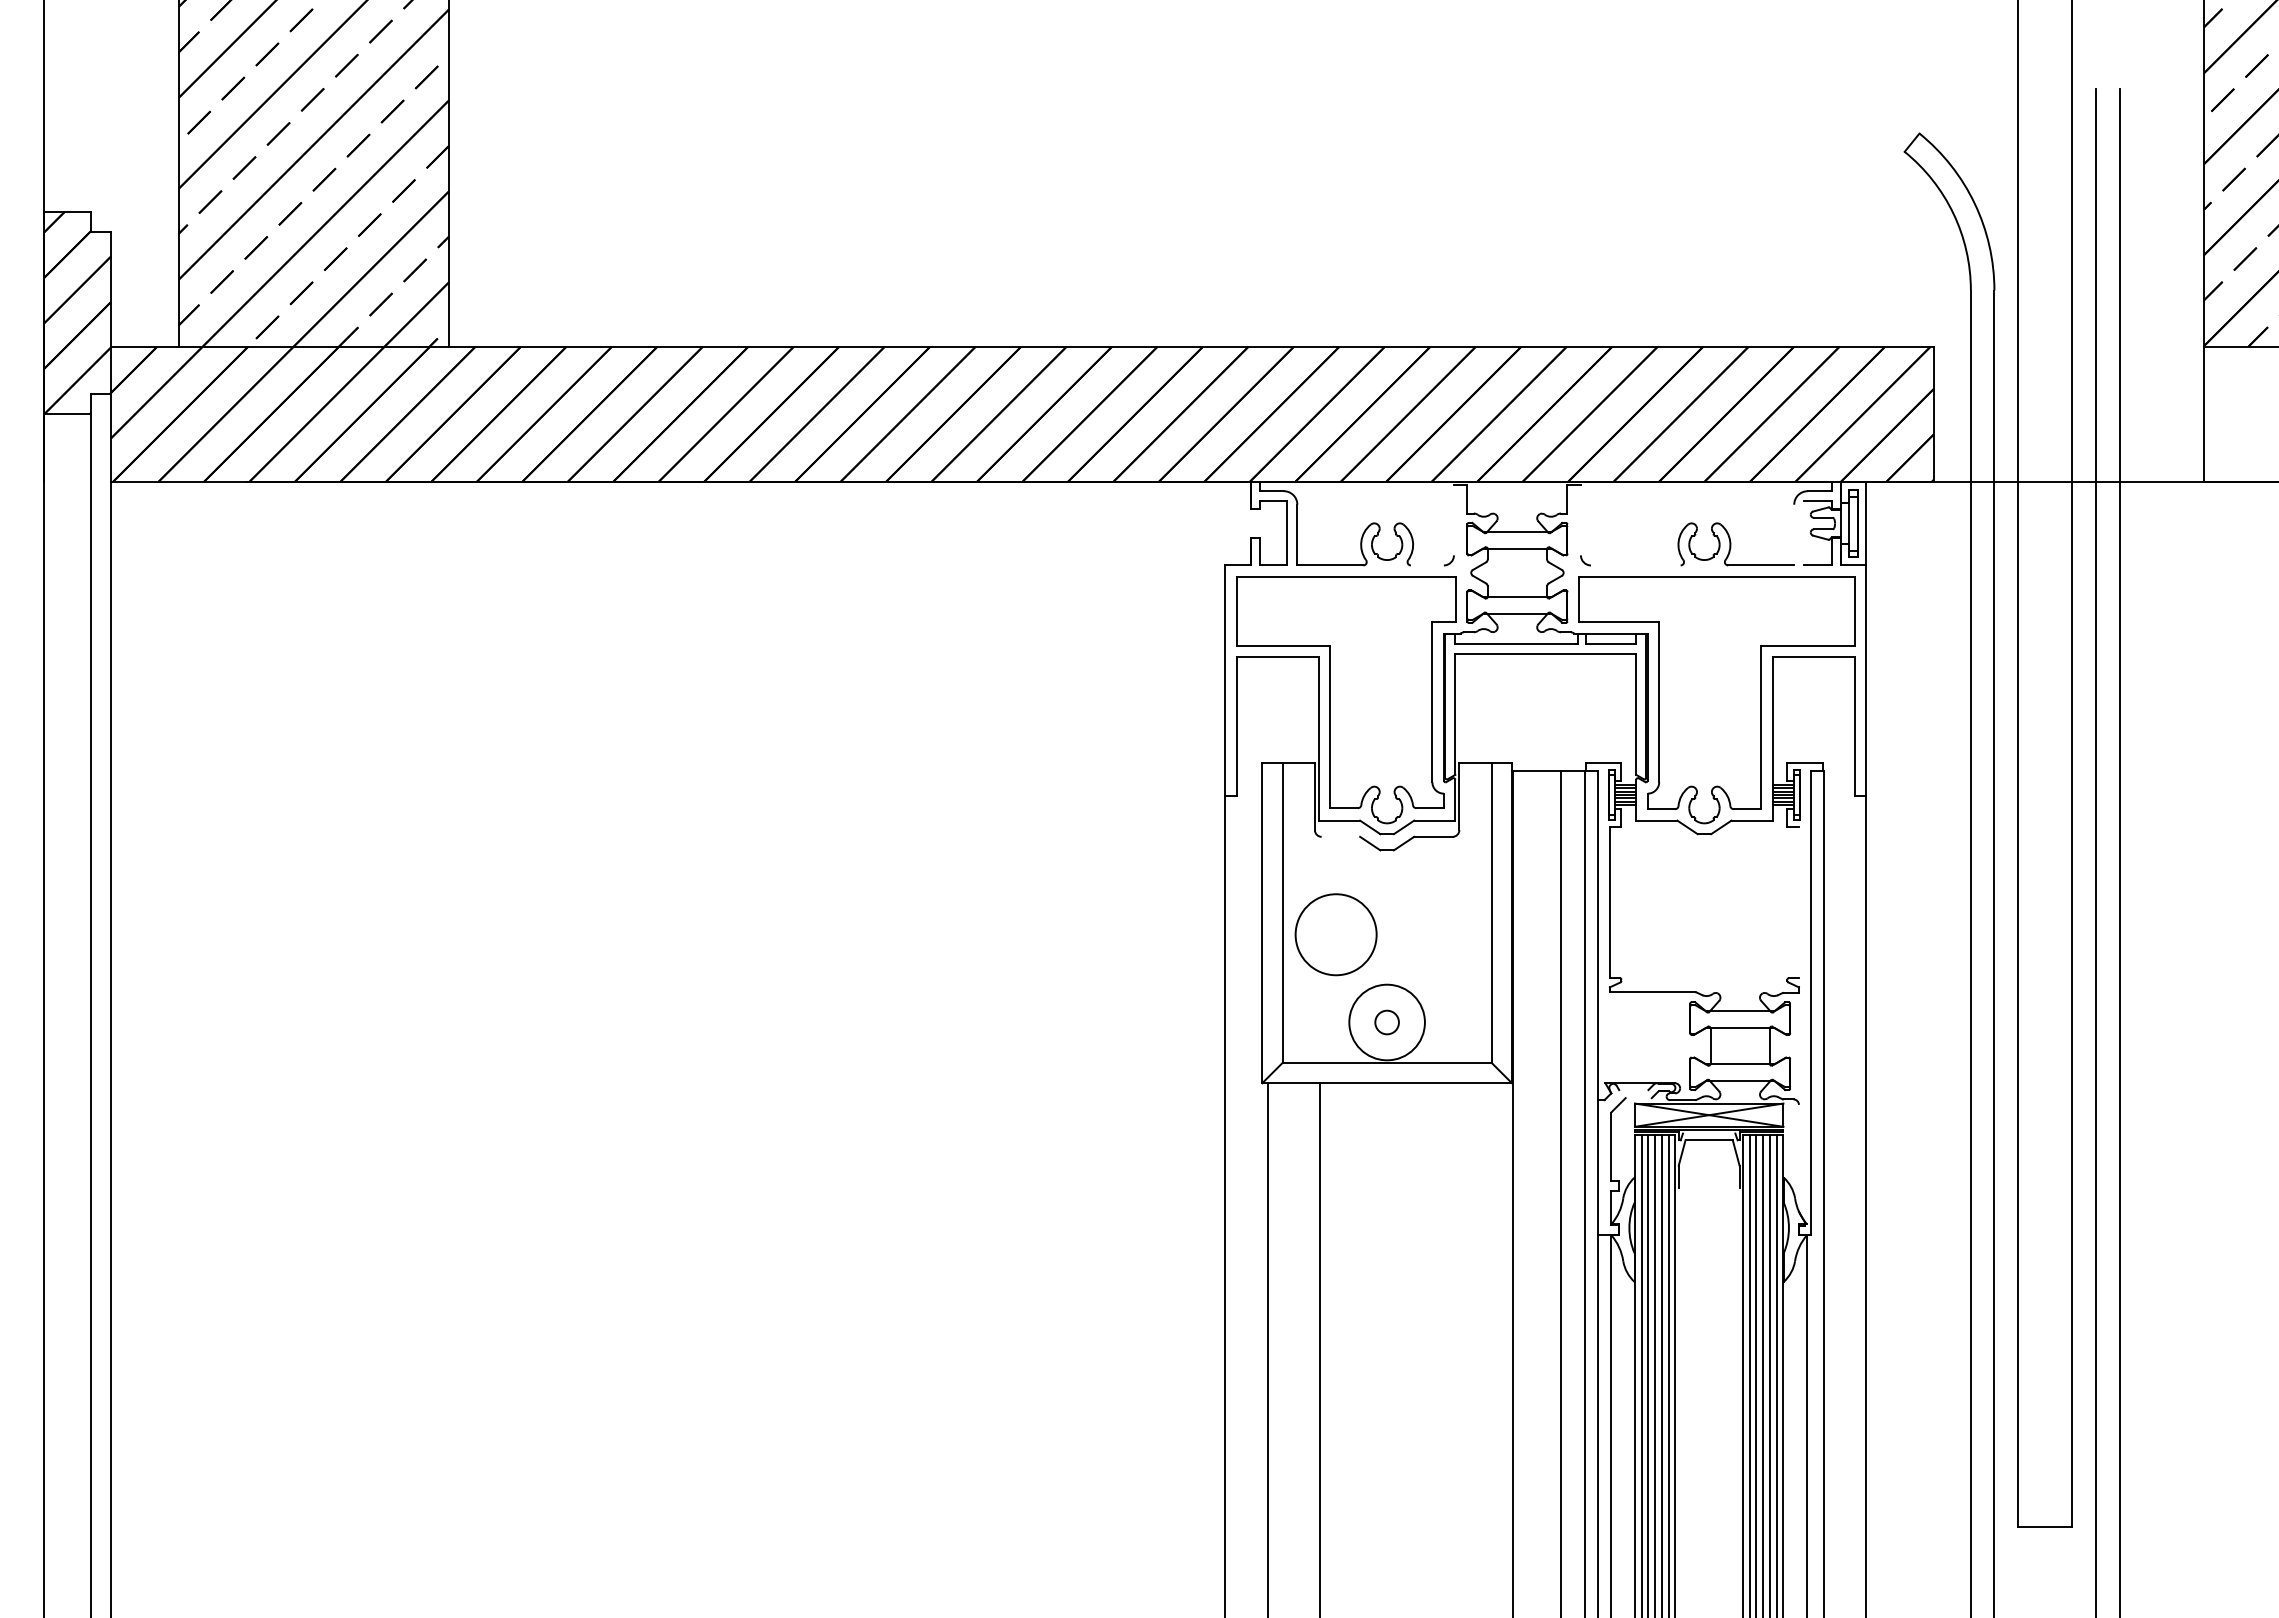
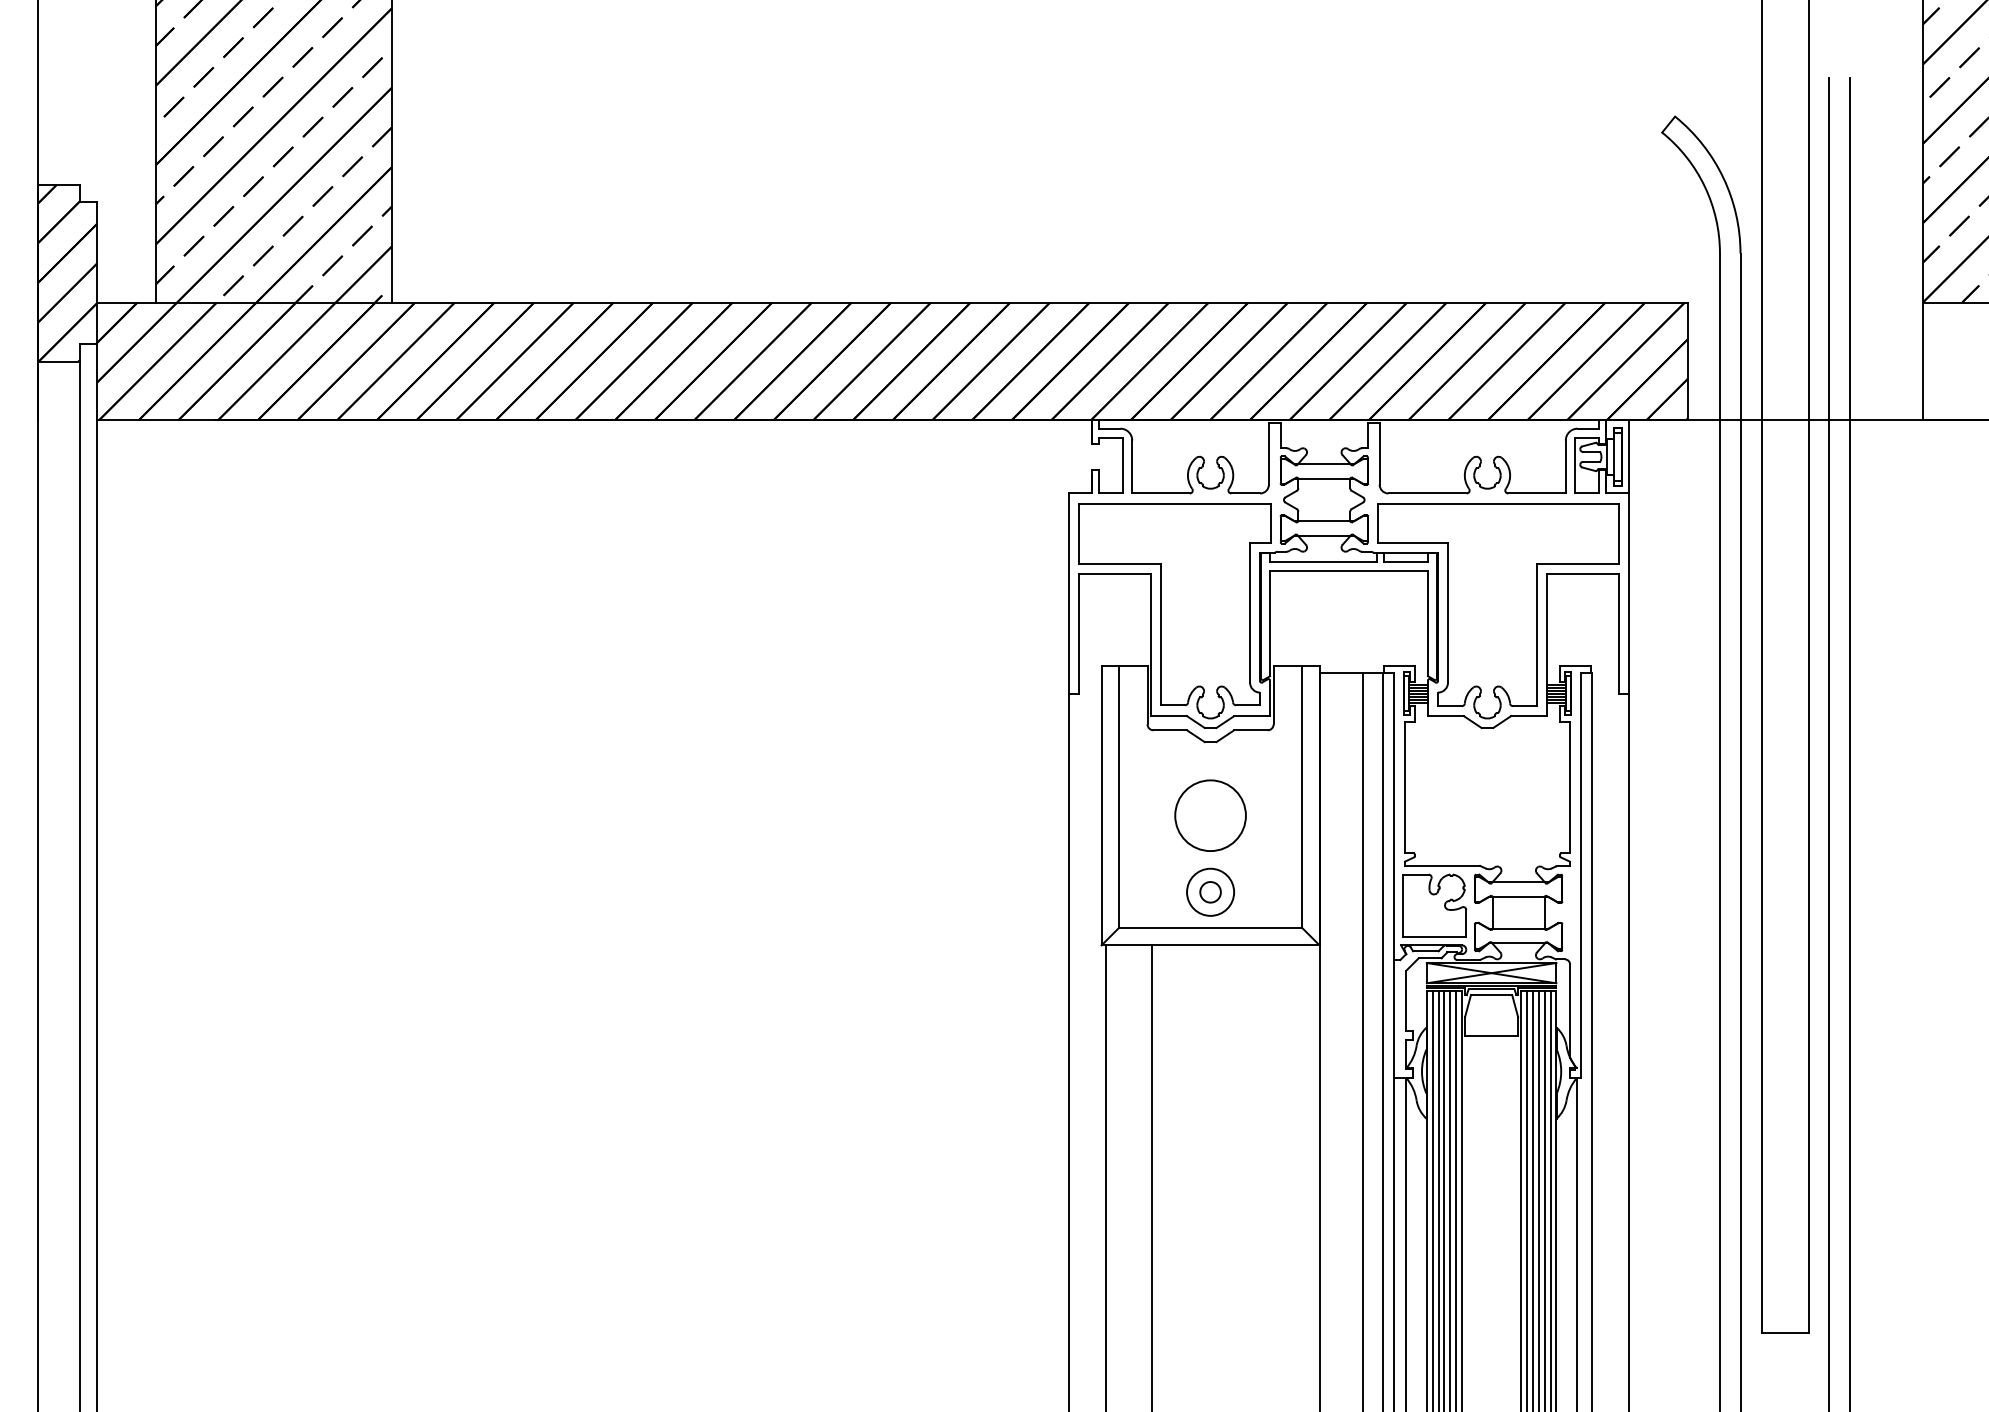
line: (1453, 520) -> (1268, 454), added
line: (1580, 520) -> (1379, 454), added
line: (1804, 533) -> (1574, 465), added
line: (1794, 534) -> (1566, 466), added
line: (1426, 565) -> (1244, 493), added
line: (1635, 565) -> (1427, 493), added
line: (1340, 836) -> (1169, 729), added
line: (1798, 902) -> (1569, 787), added
circle: (1335, 934) -> (1210, 815), moved
circle: (1387, 1022) -> (1210, 892), size x0.71
part: (1643, 1037) -> (1434, 905), added
line: (1633, 1090) -> (1425, 951), added
line: (1638, 1098) -> (1429, 958), added
line: (1708, 1133) -> (1491, 989), added
line: (1798, 1157) -> (1569, 1010), added
line: (1708, 1187) -> (1491, 1036), added

